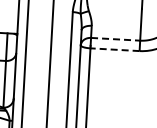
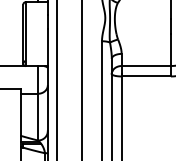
line: (115, 39) -> (146, 66), dashed -> solid
line: (115, 49) -> (146, 76), dashed -> solid

